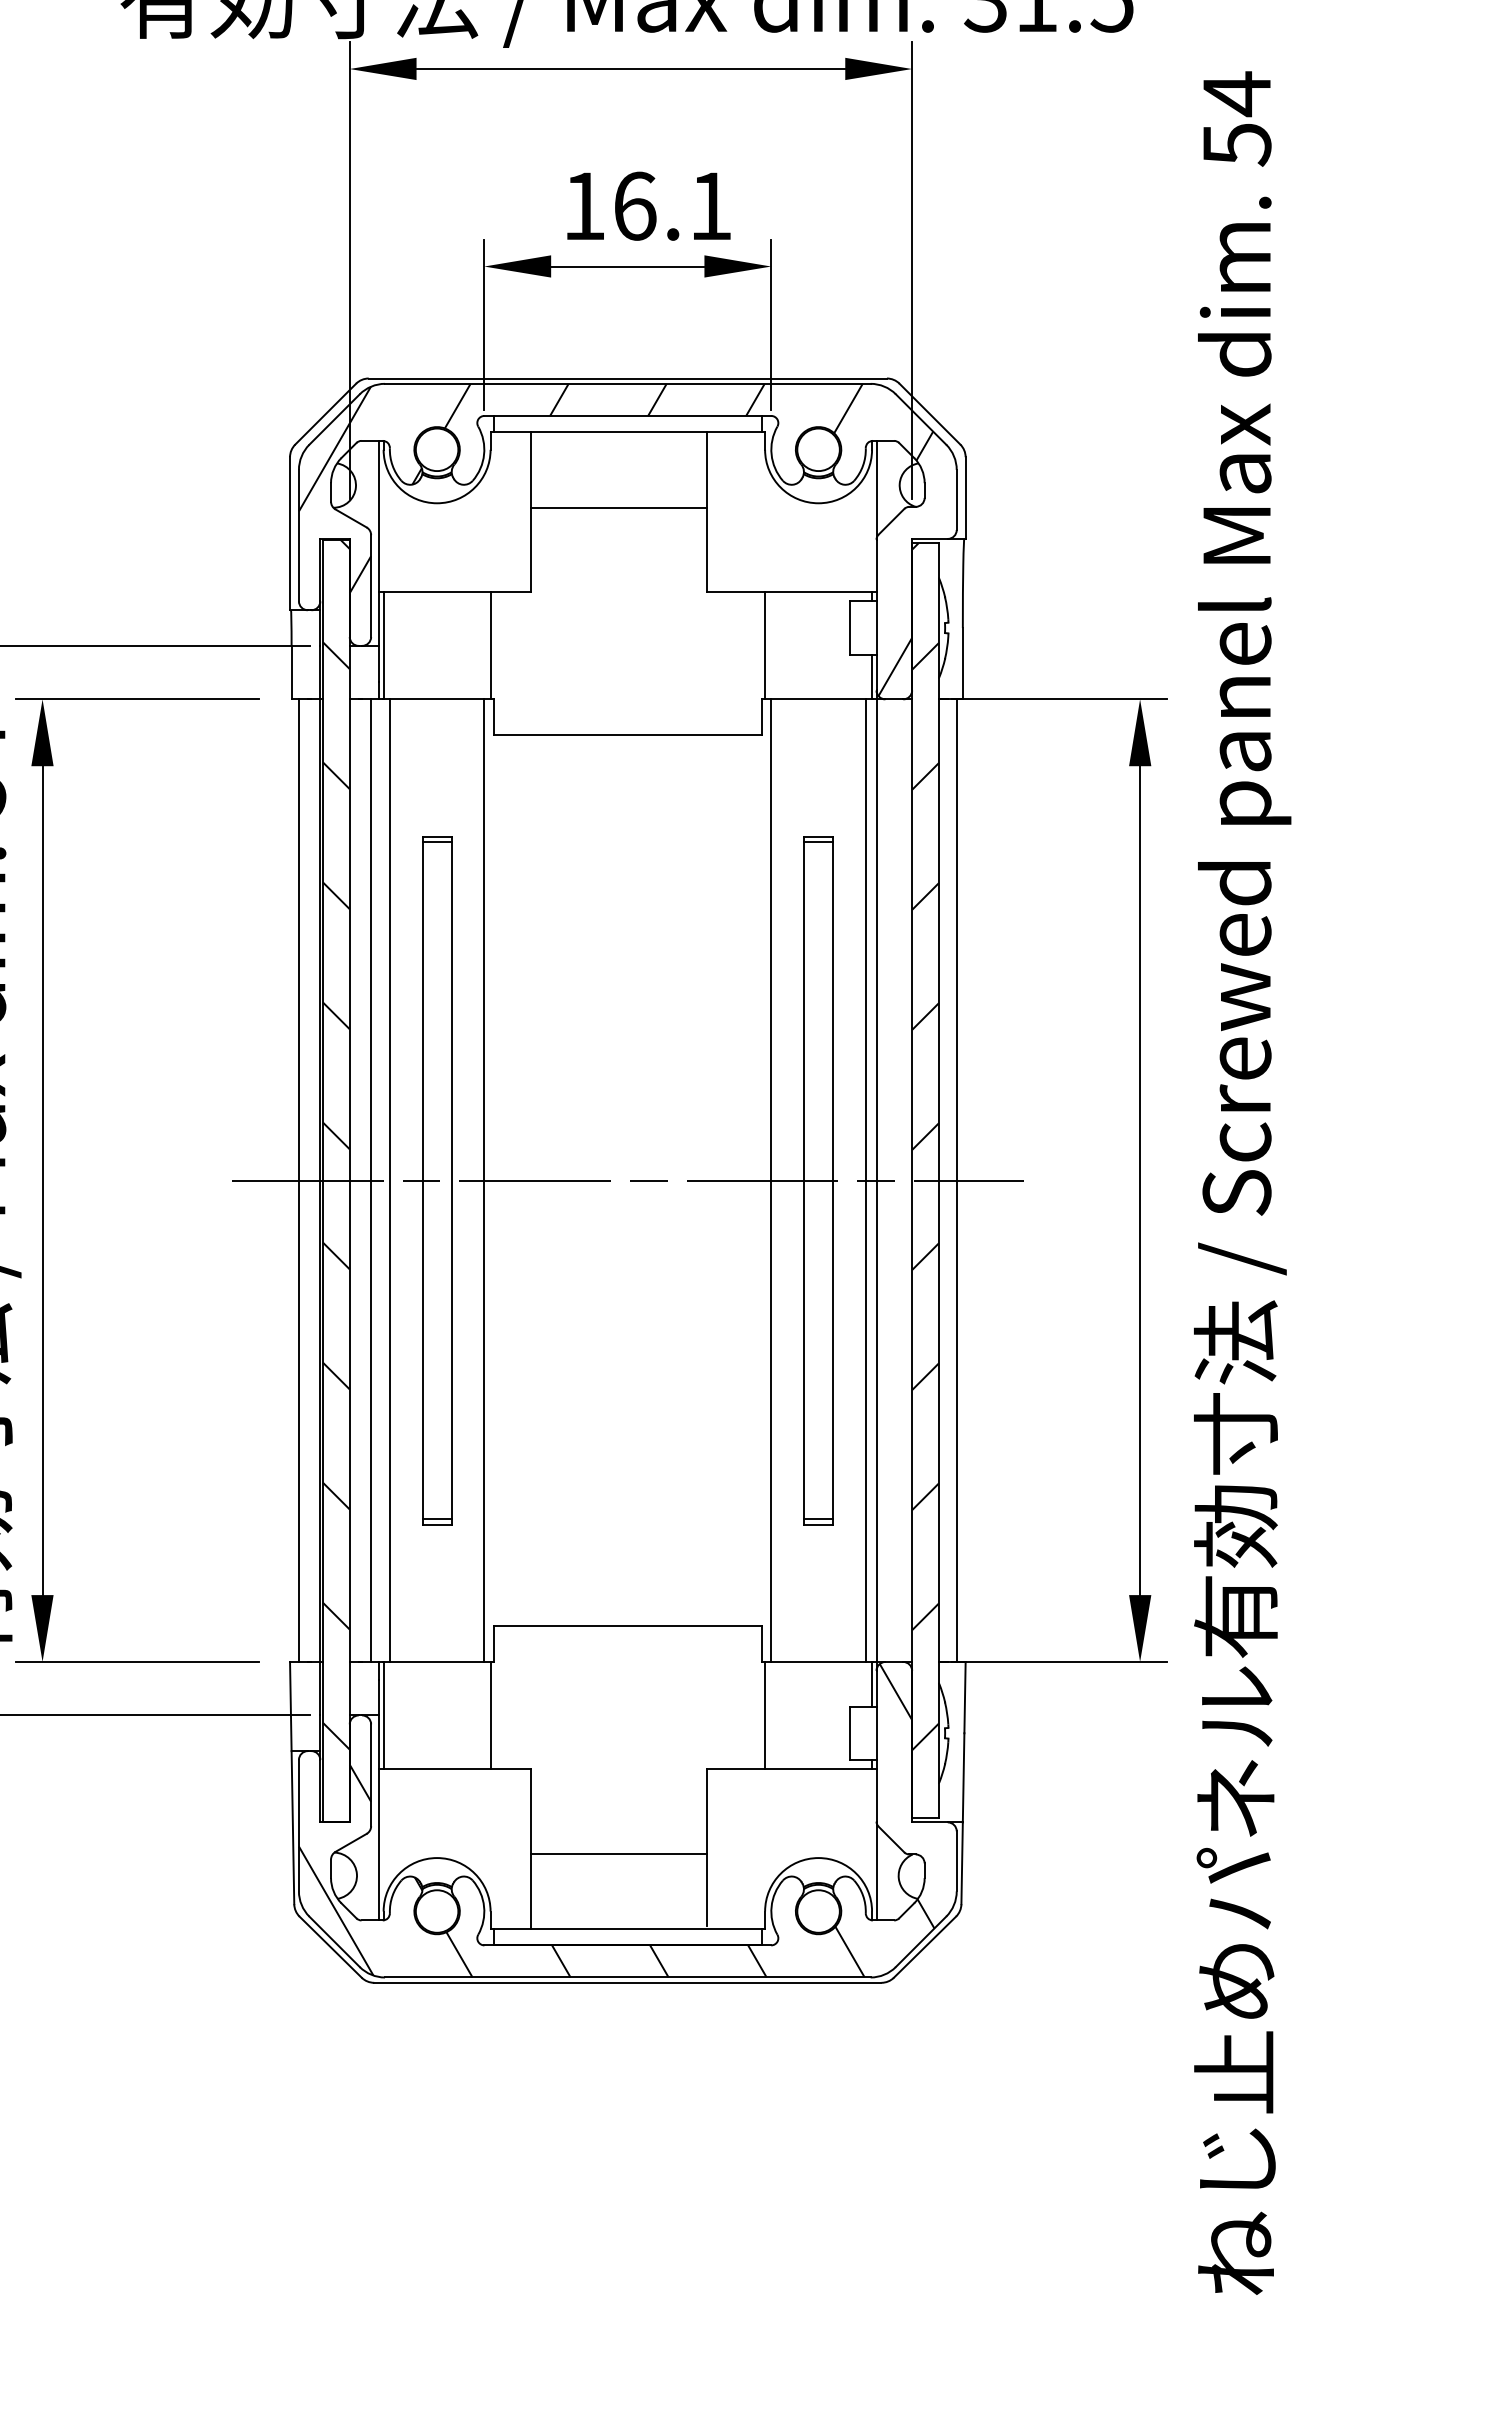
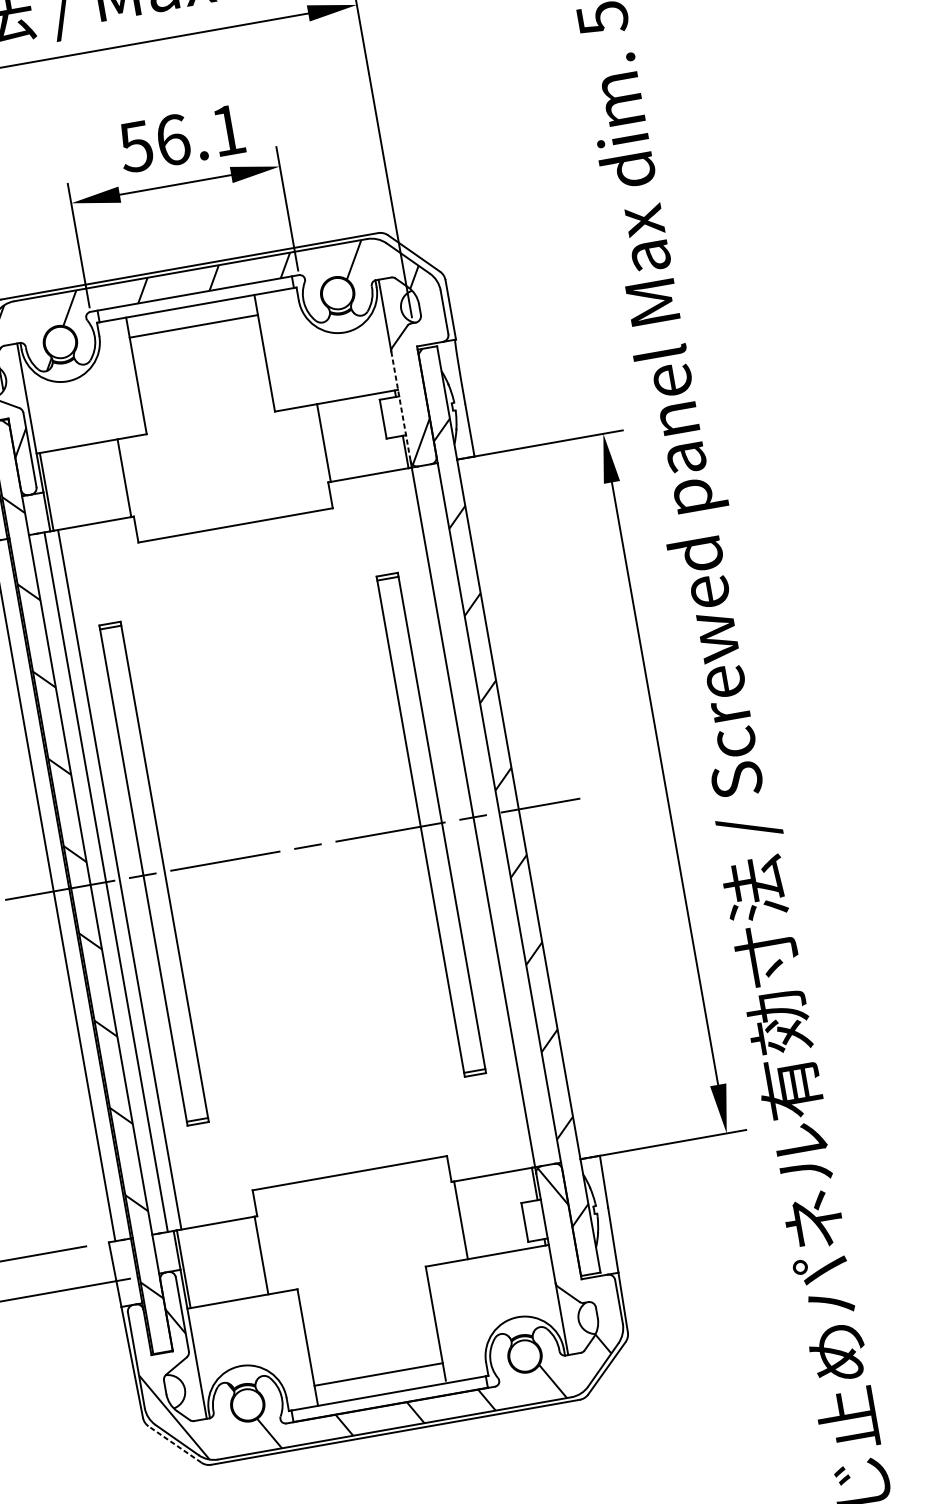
text: (583, 206) -> (135, 146), 16.1 -> 56.1
line: (618, 507) -> (193, 326), moved
line: (876, 615) -> (401, 406), solid -> dashed
line: (484, 1180) -> (188, 867), removed
line: (771, 1180) -> (397, 830), removed
line: (865, 1180) -> (465, 818), removed
line: (956, 1180) -> (531, 807), removed
line: (618, 1853) -> (378, 1374), moved
line: (330, 1947) -> (174, 1444), solid -> dashed

